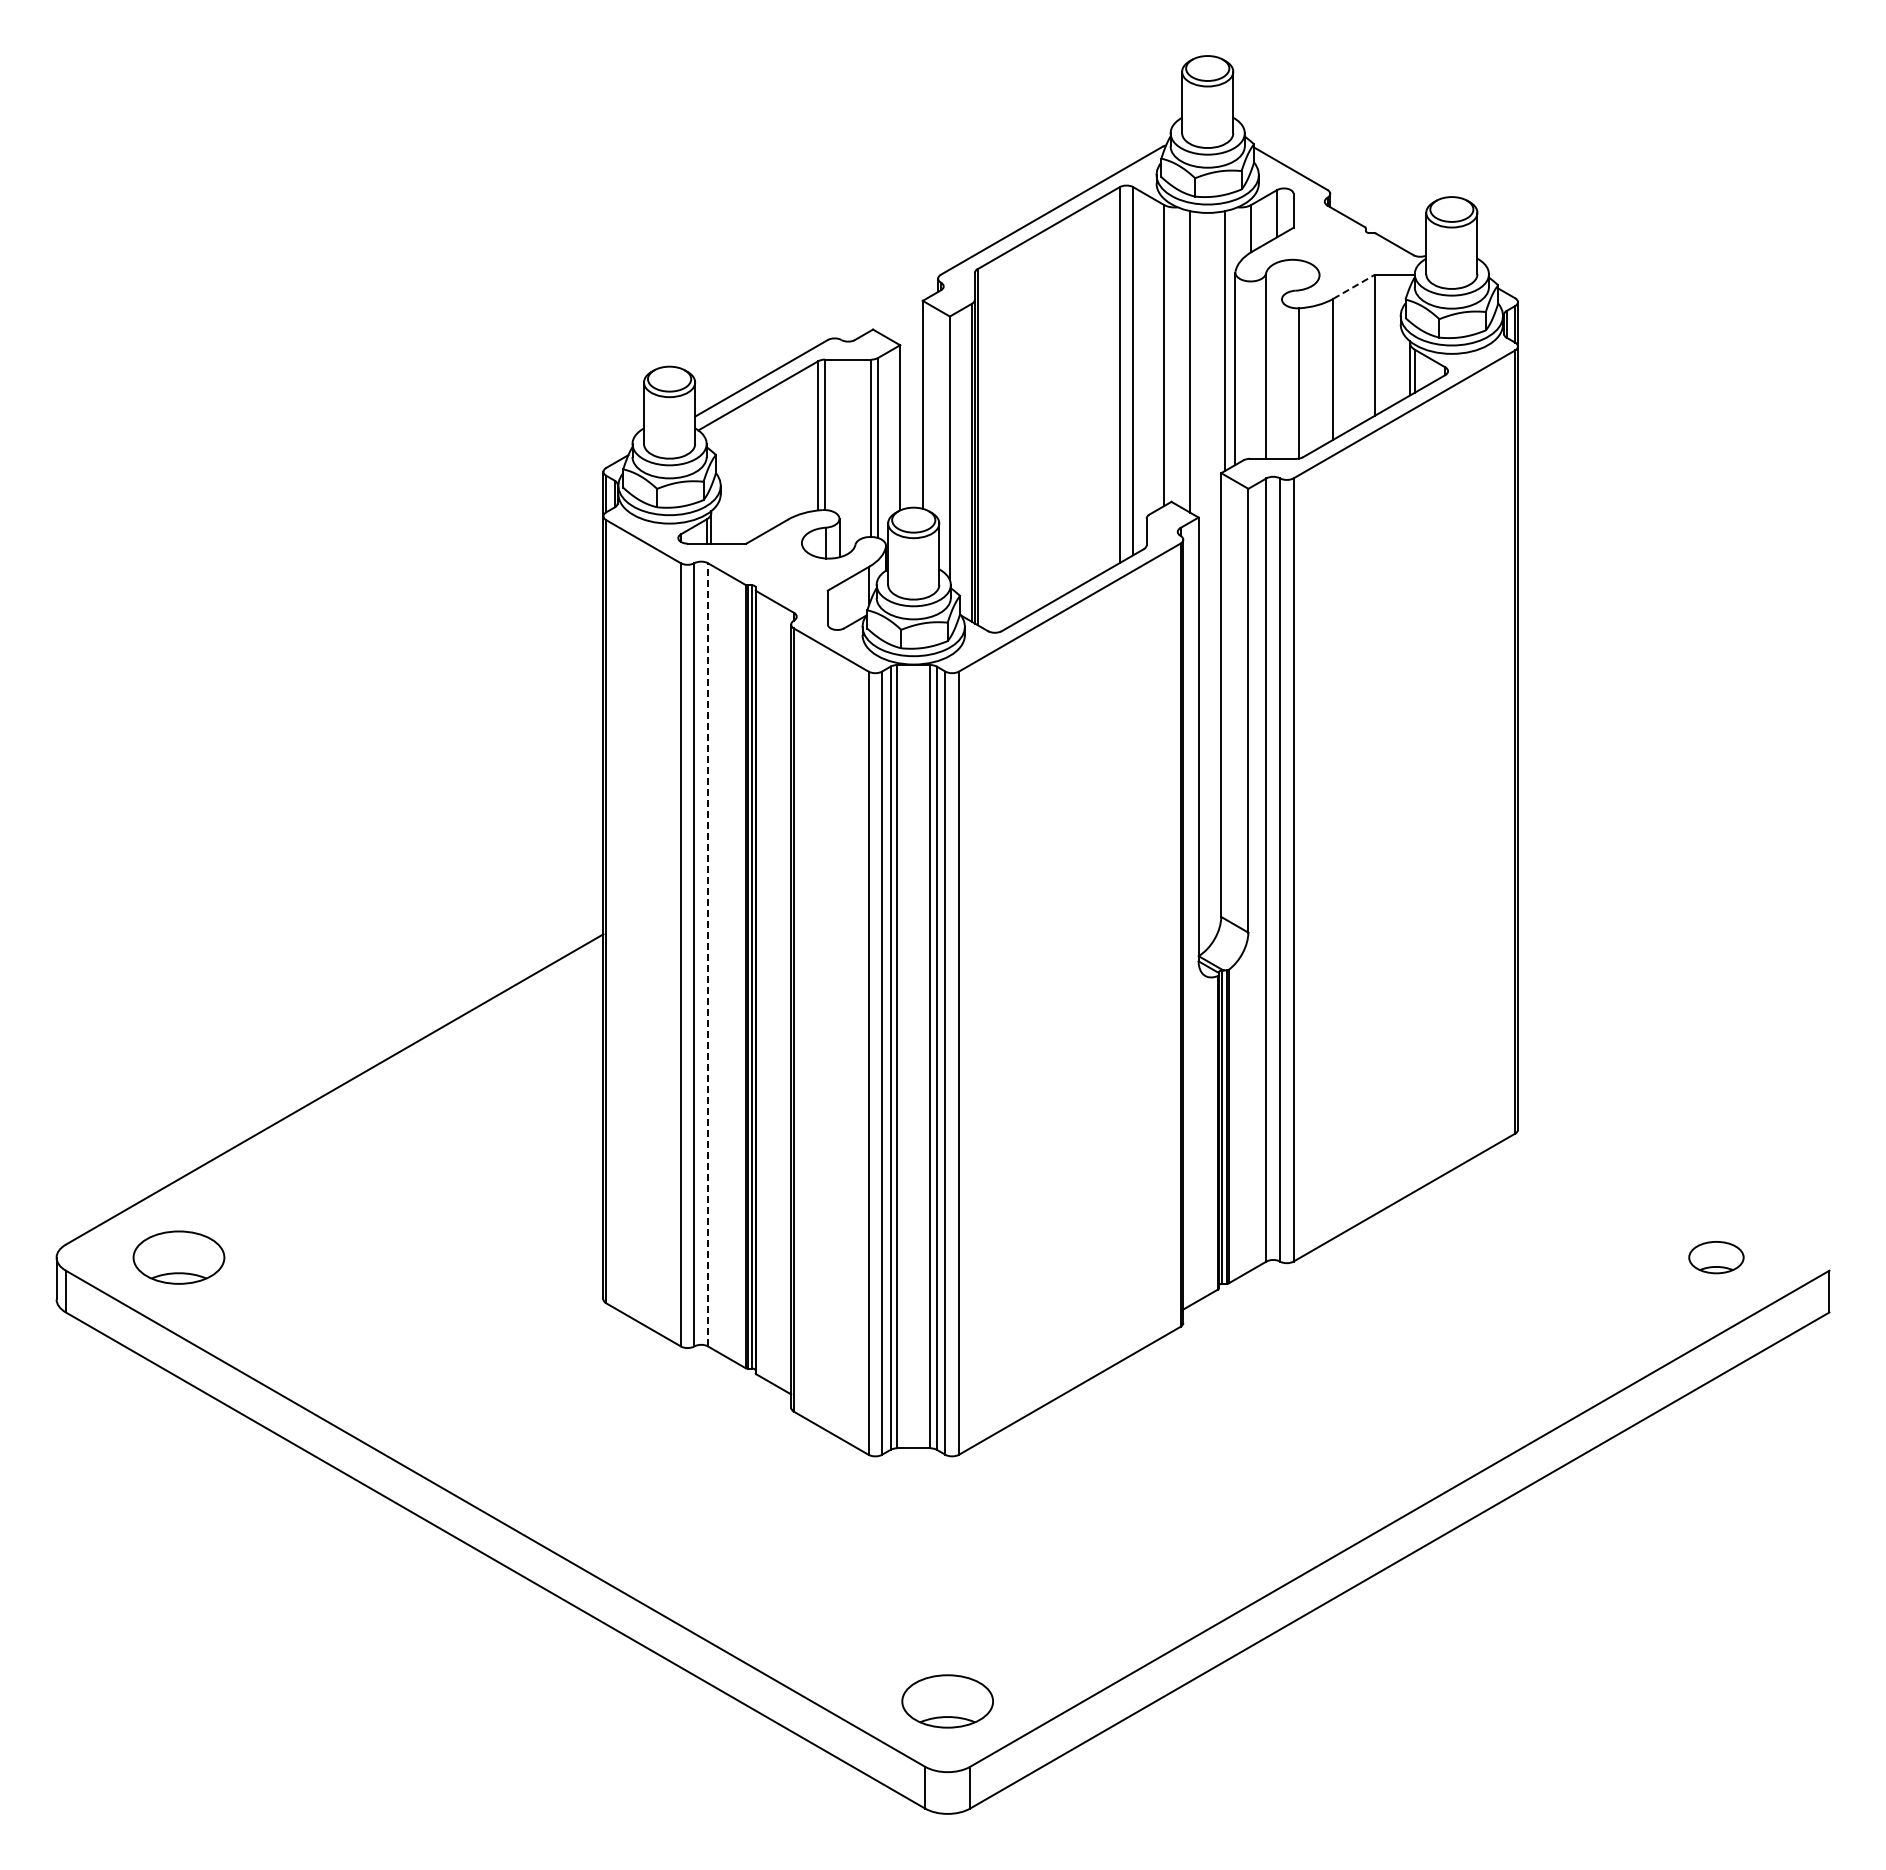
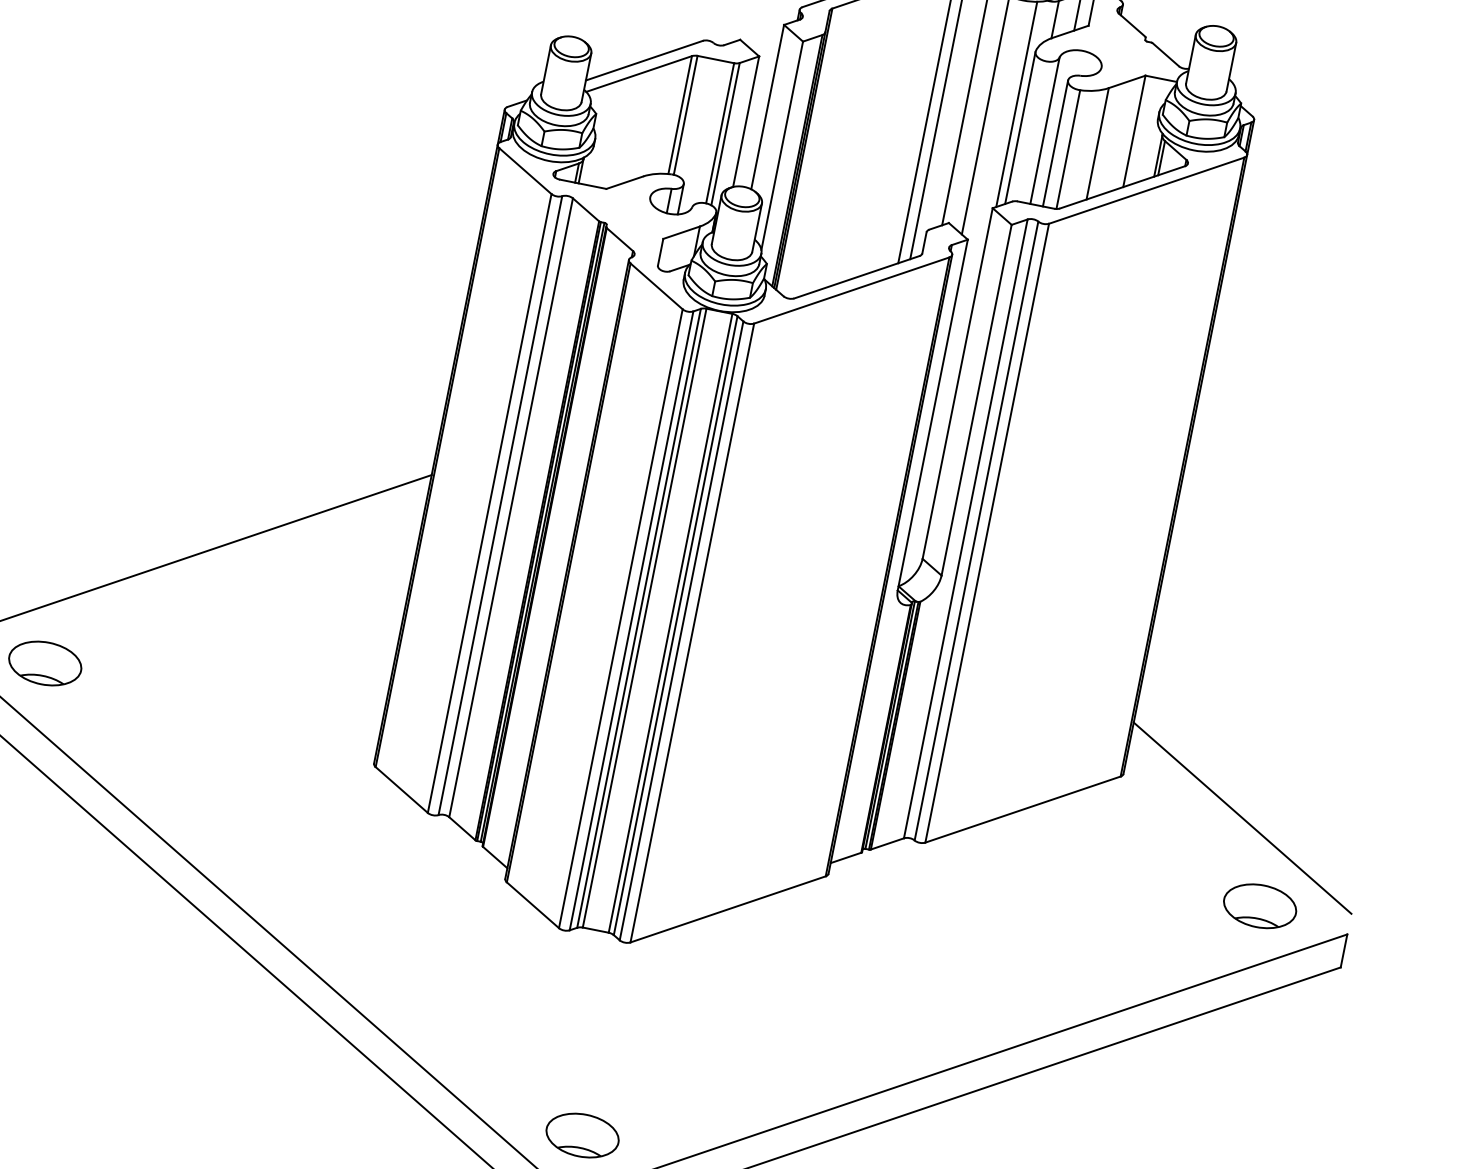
line: (1354, 286) -> (1127, 81), dashed -> solid
line: (1281, 378) -> (1055, 142), added
line: (708, 954) -> (511, 507), dashed -> solid
line: (1673, 1154) -> (1242, 817), added
part: (1716, 1257) -> (1260, 906), size x1.67

